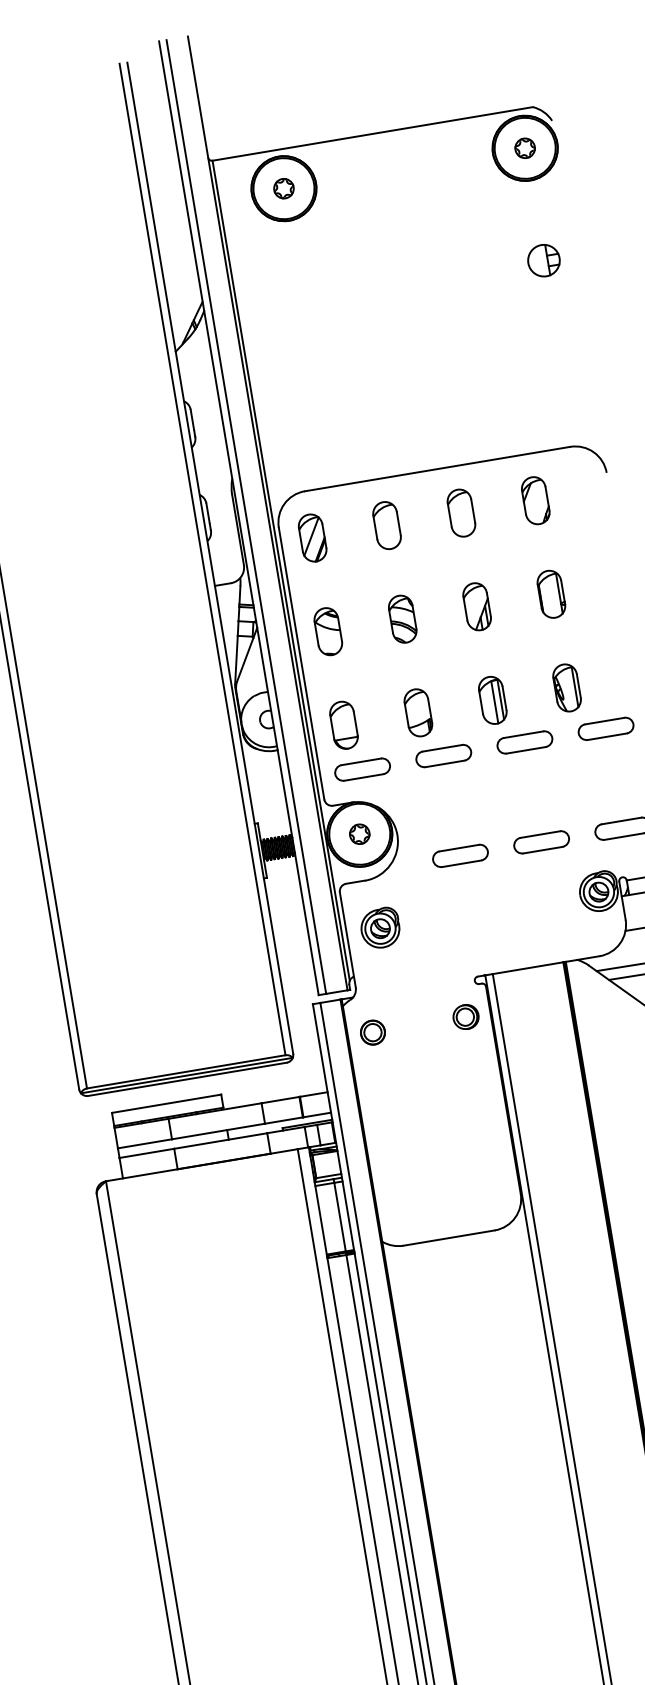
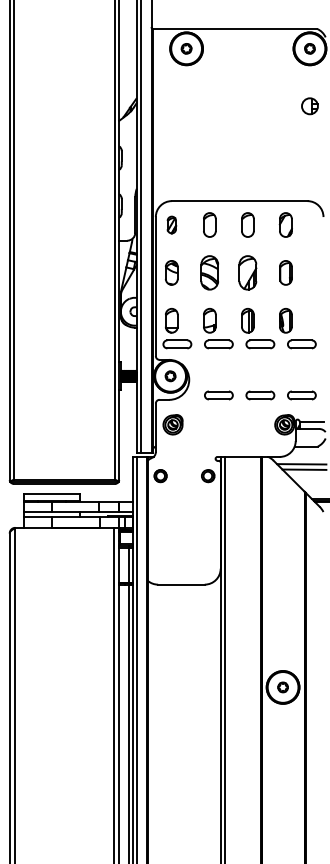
part: (311, 537) -> (171, 224), size x0.7
part: (476, 606) -> (247, 272), size x1.4
part: (401, 618) -> (209, 272), size x1.4

